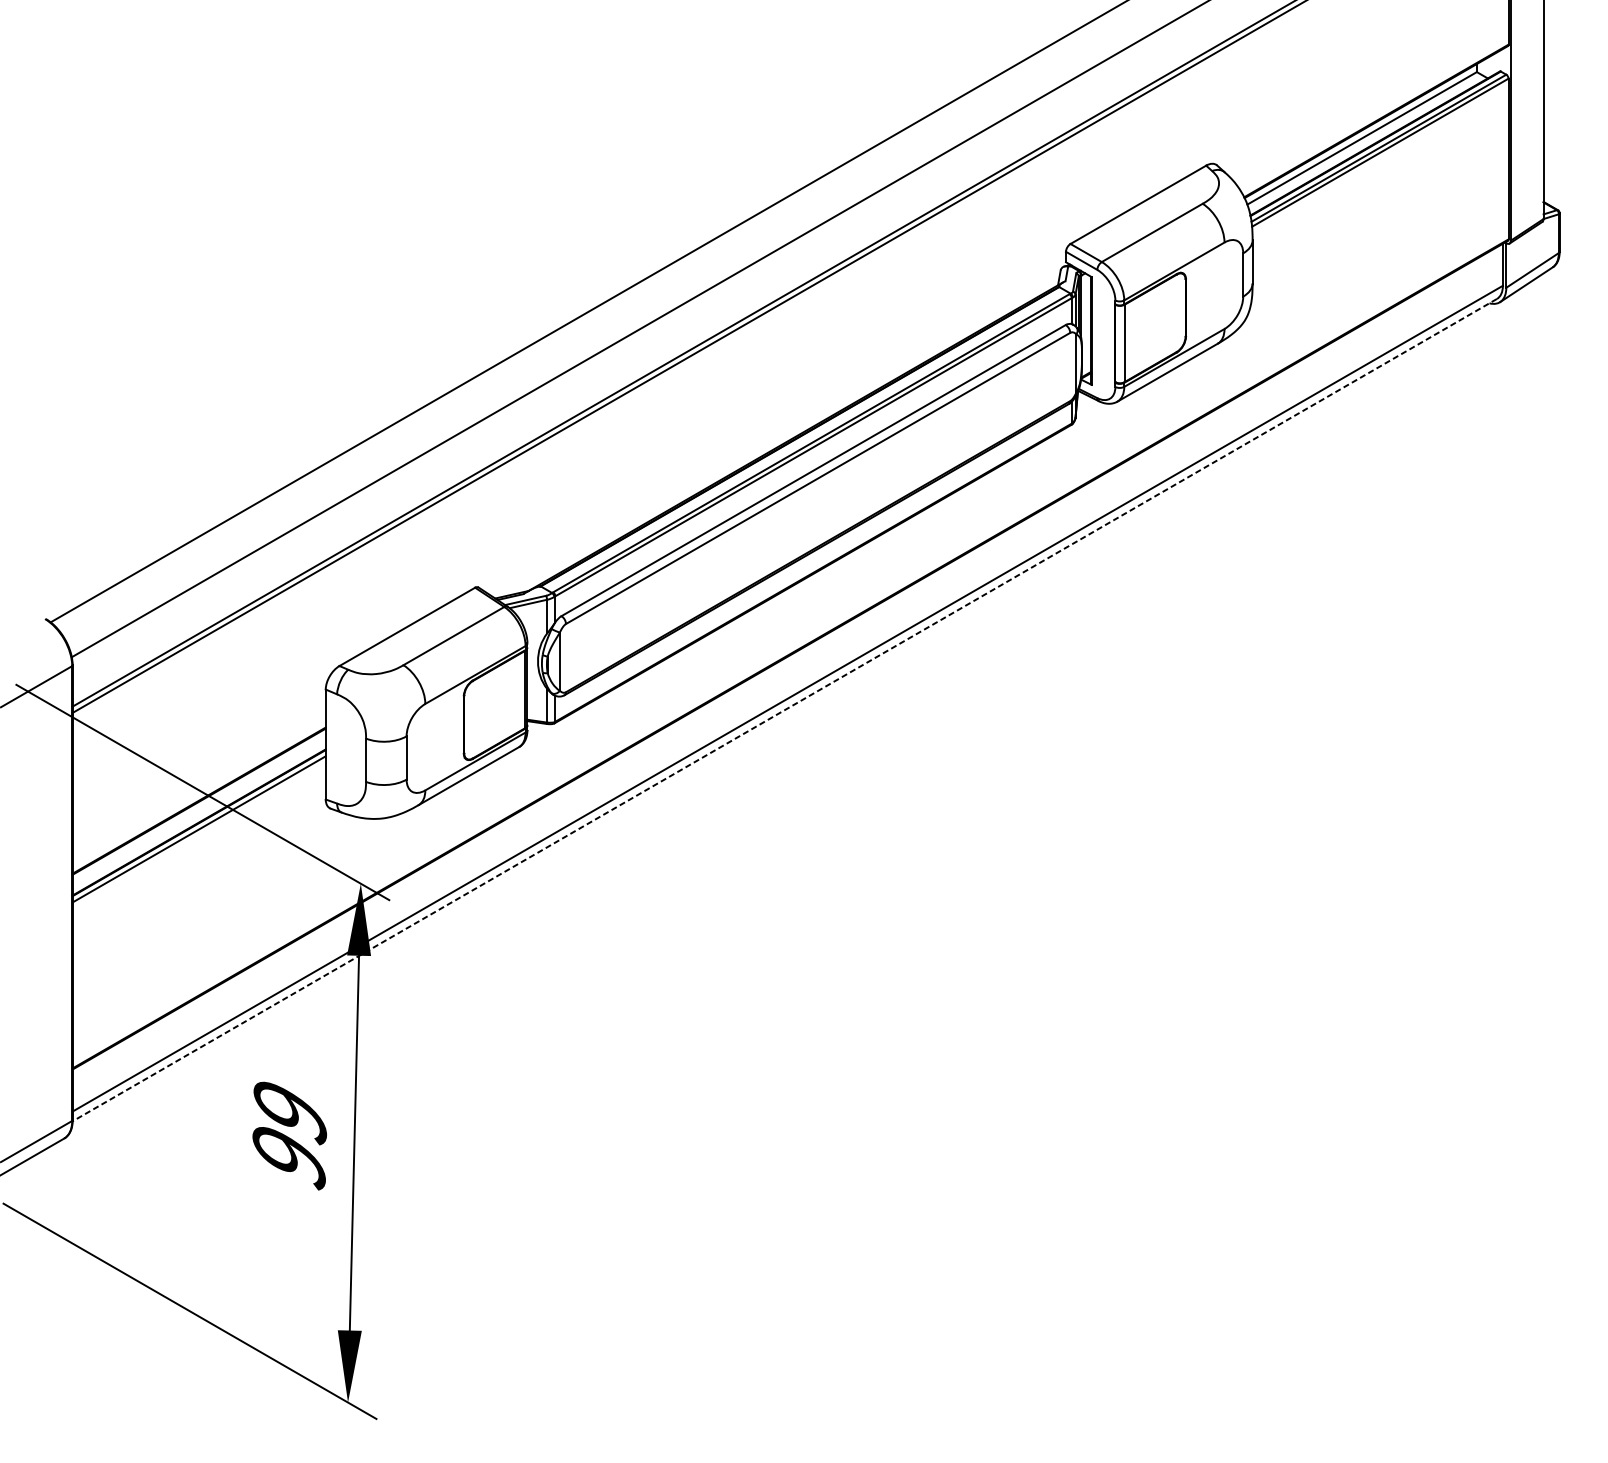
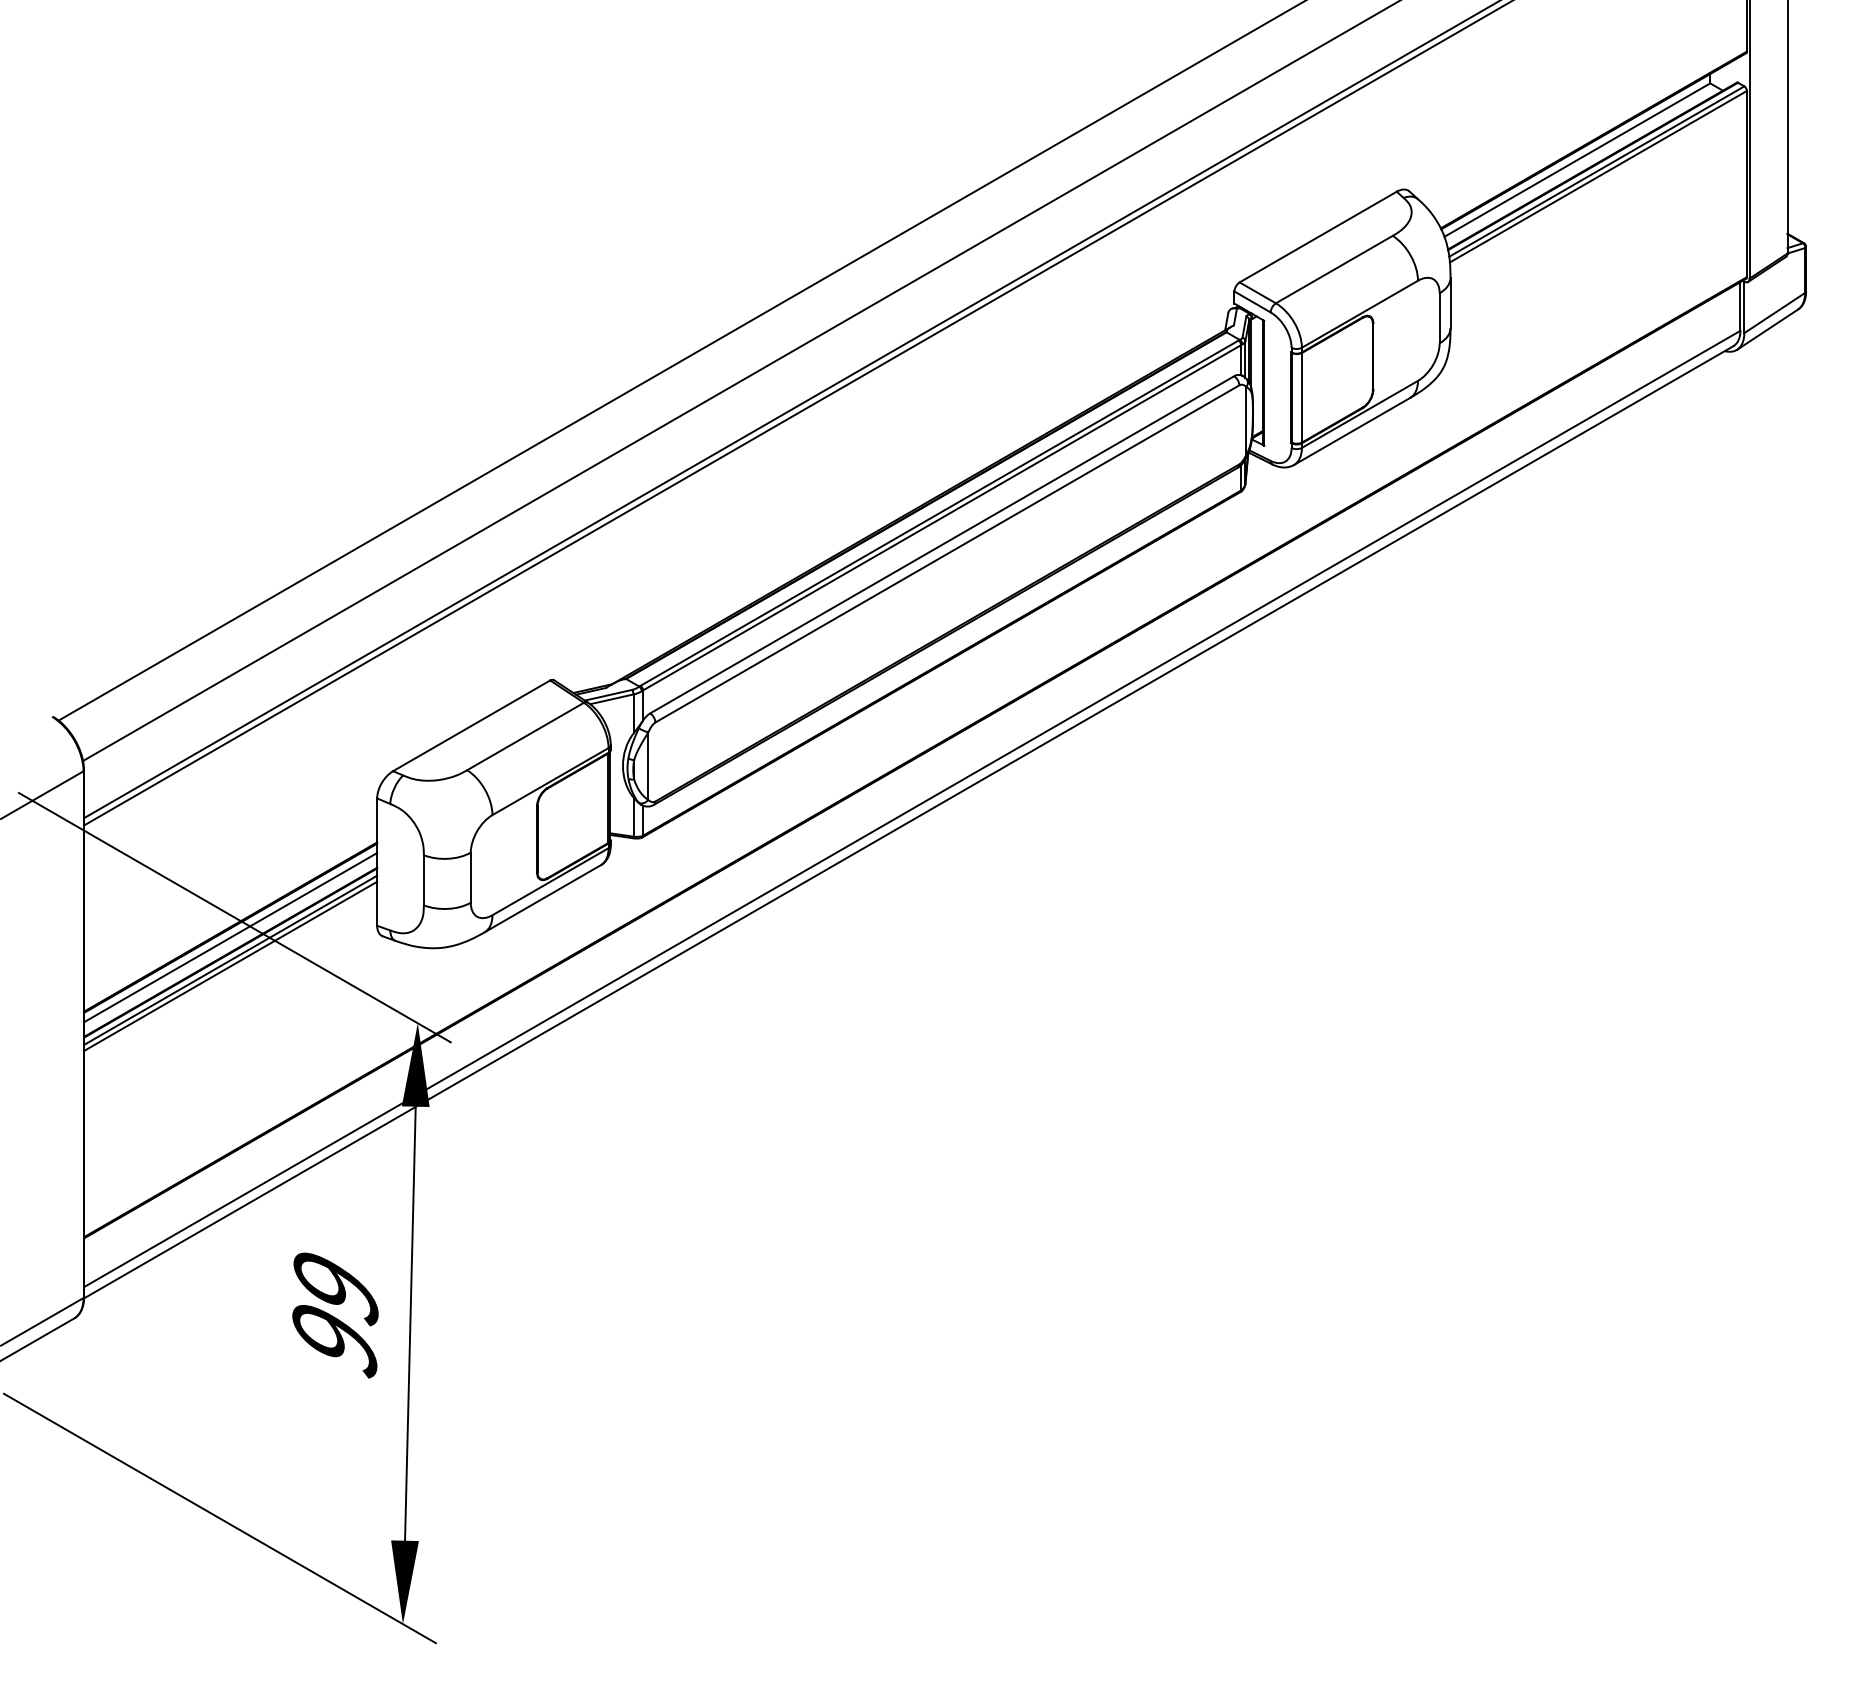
line: (784, 710) -> (908, 822), dashed -> solid
line: (199, 809) -> (230, 937), added
line: (199, 834) -> (230, 966), added

